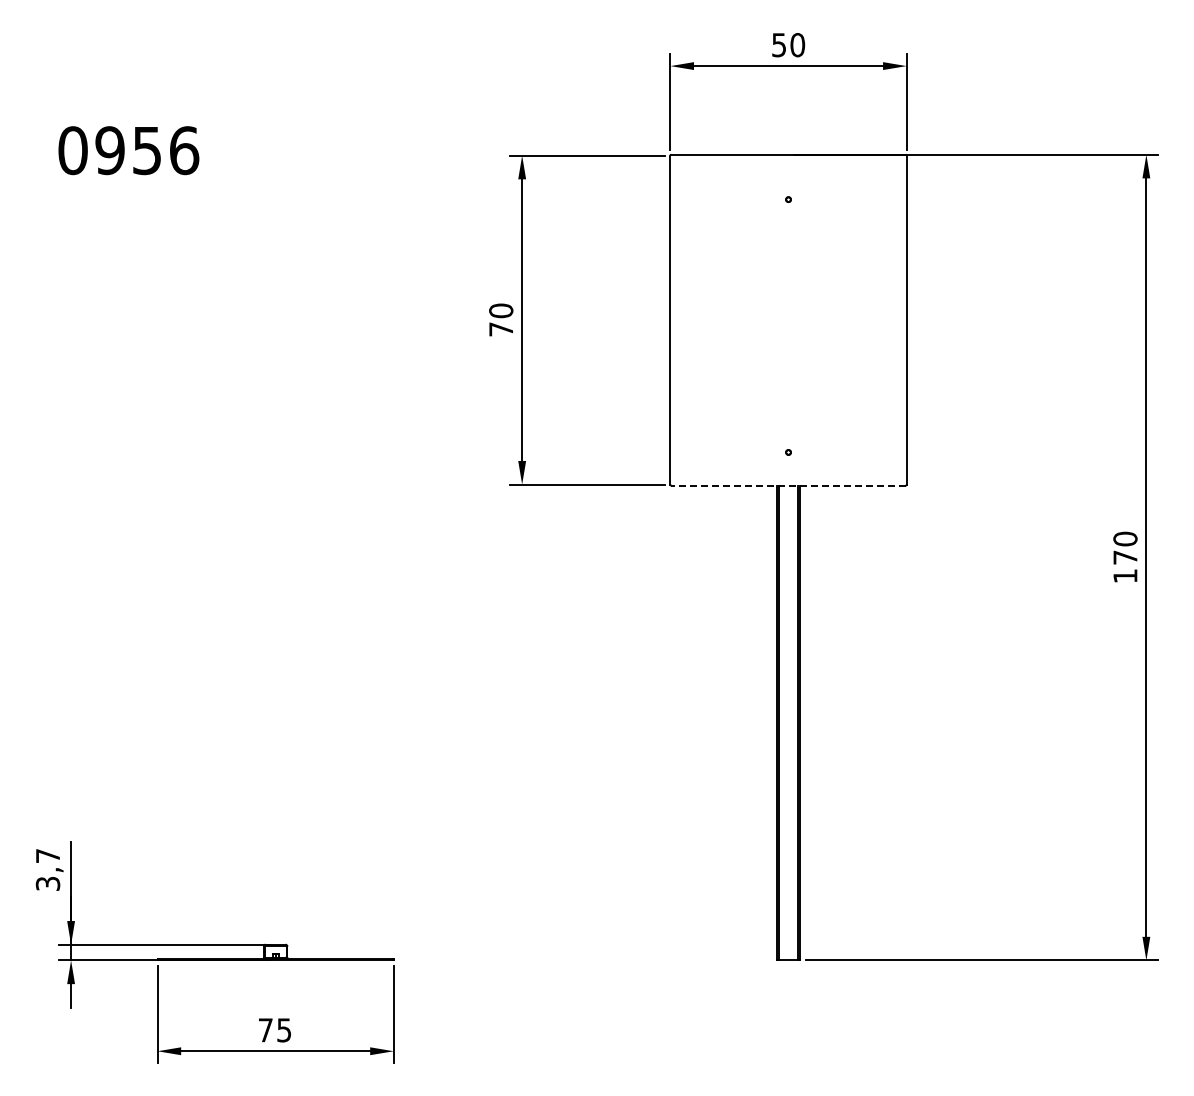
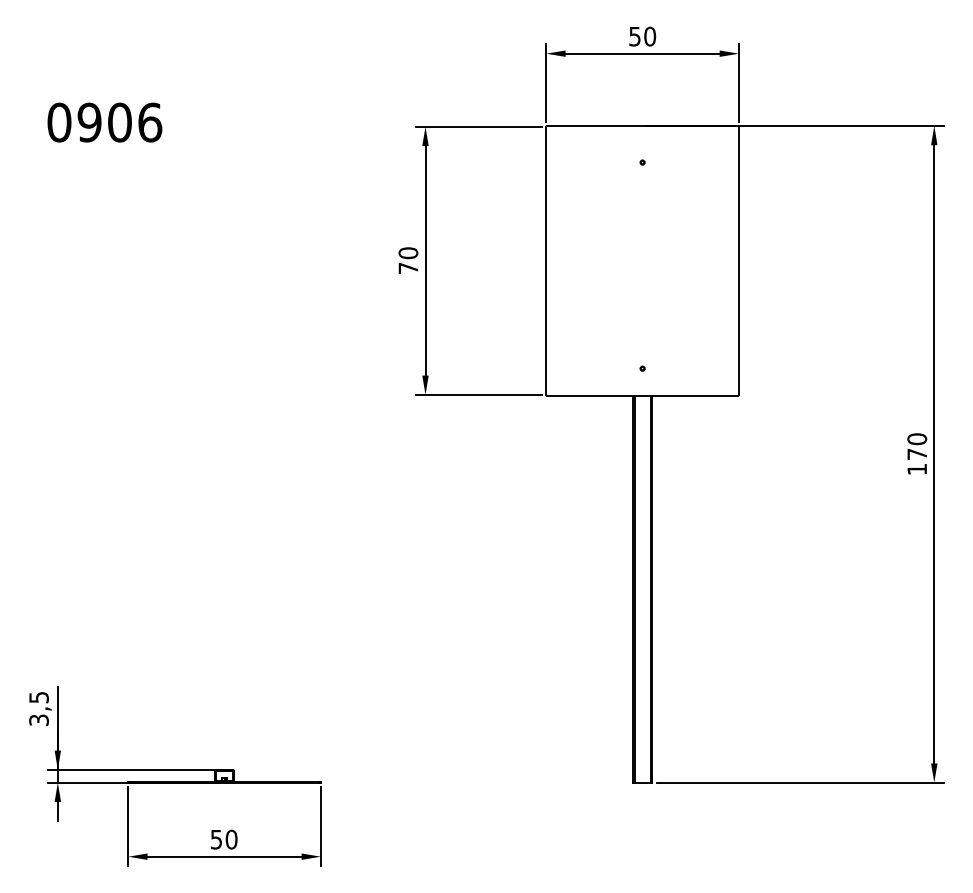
text: (146, 150) -> (119, 122), 0956 -> 0906
line: (788, 485) -> (642, 395), dashed -> solid
text: (48, 855) -> (39, 697), 3,7 -> 3,5
text: (274, 1030) -> (223, 839), 75 -> 50

